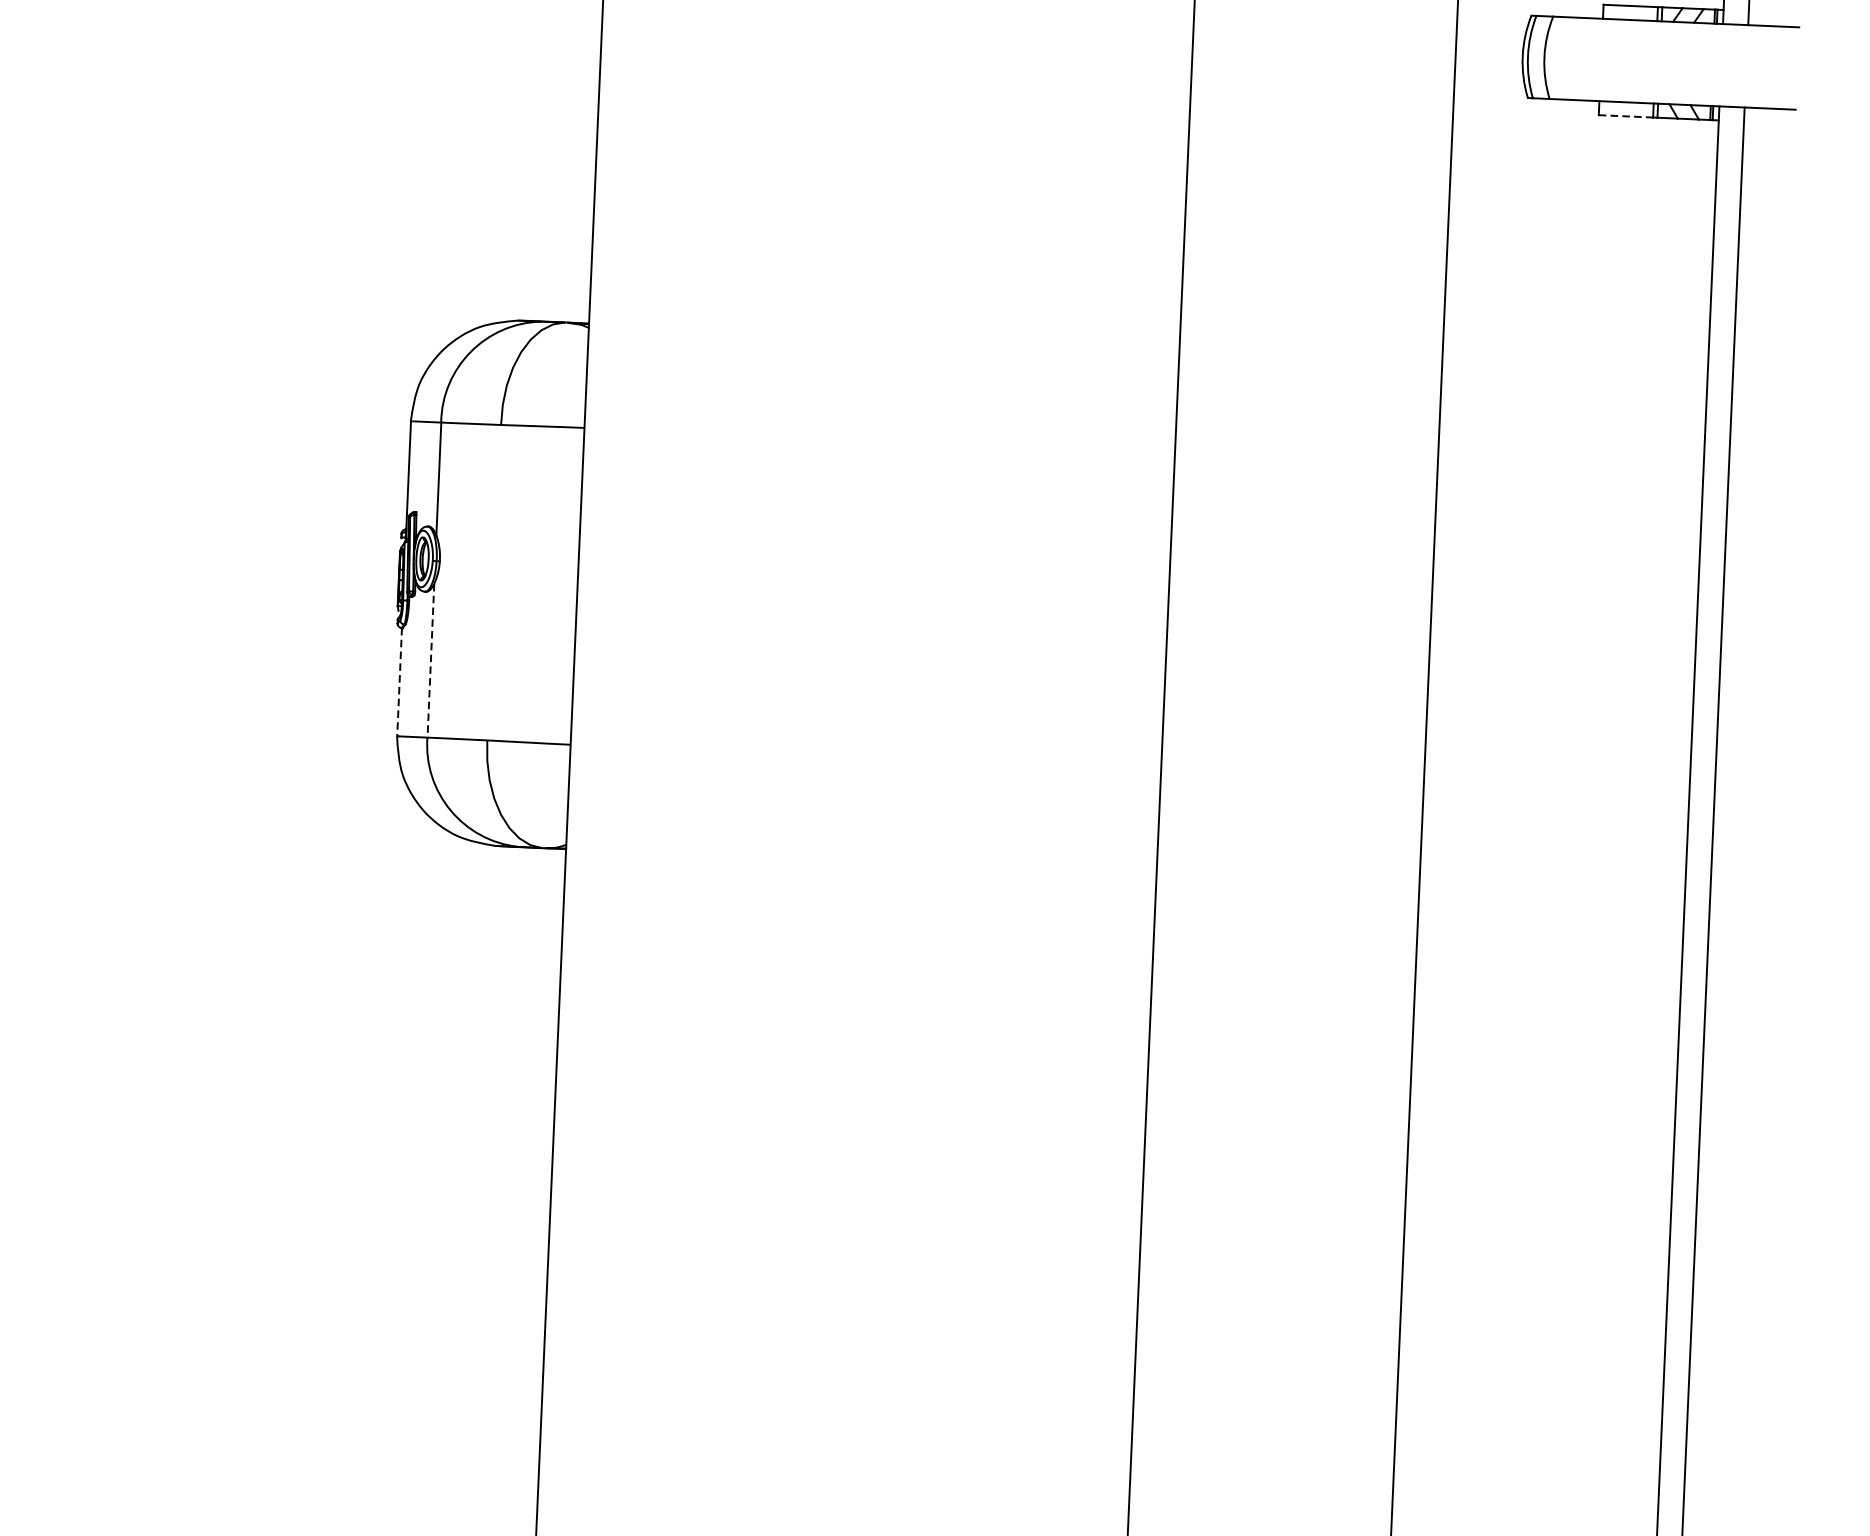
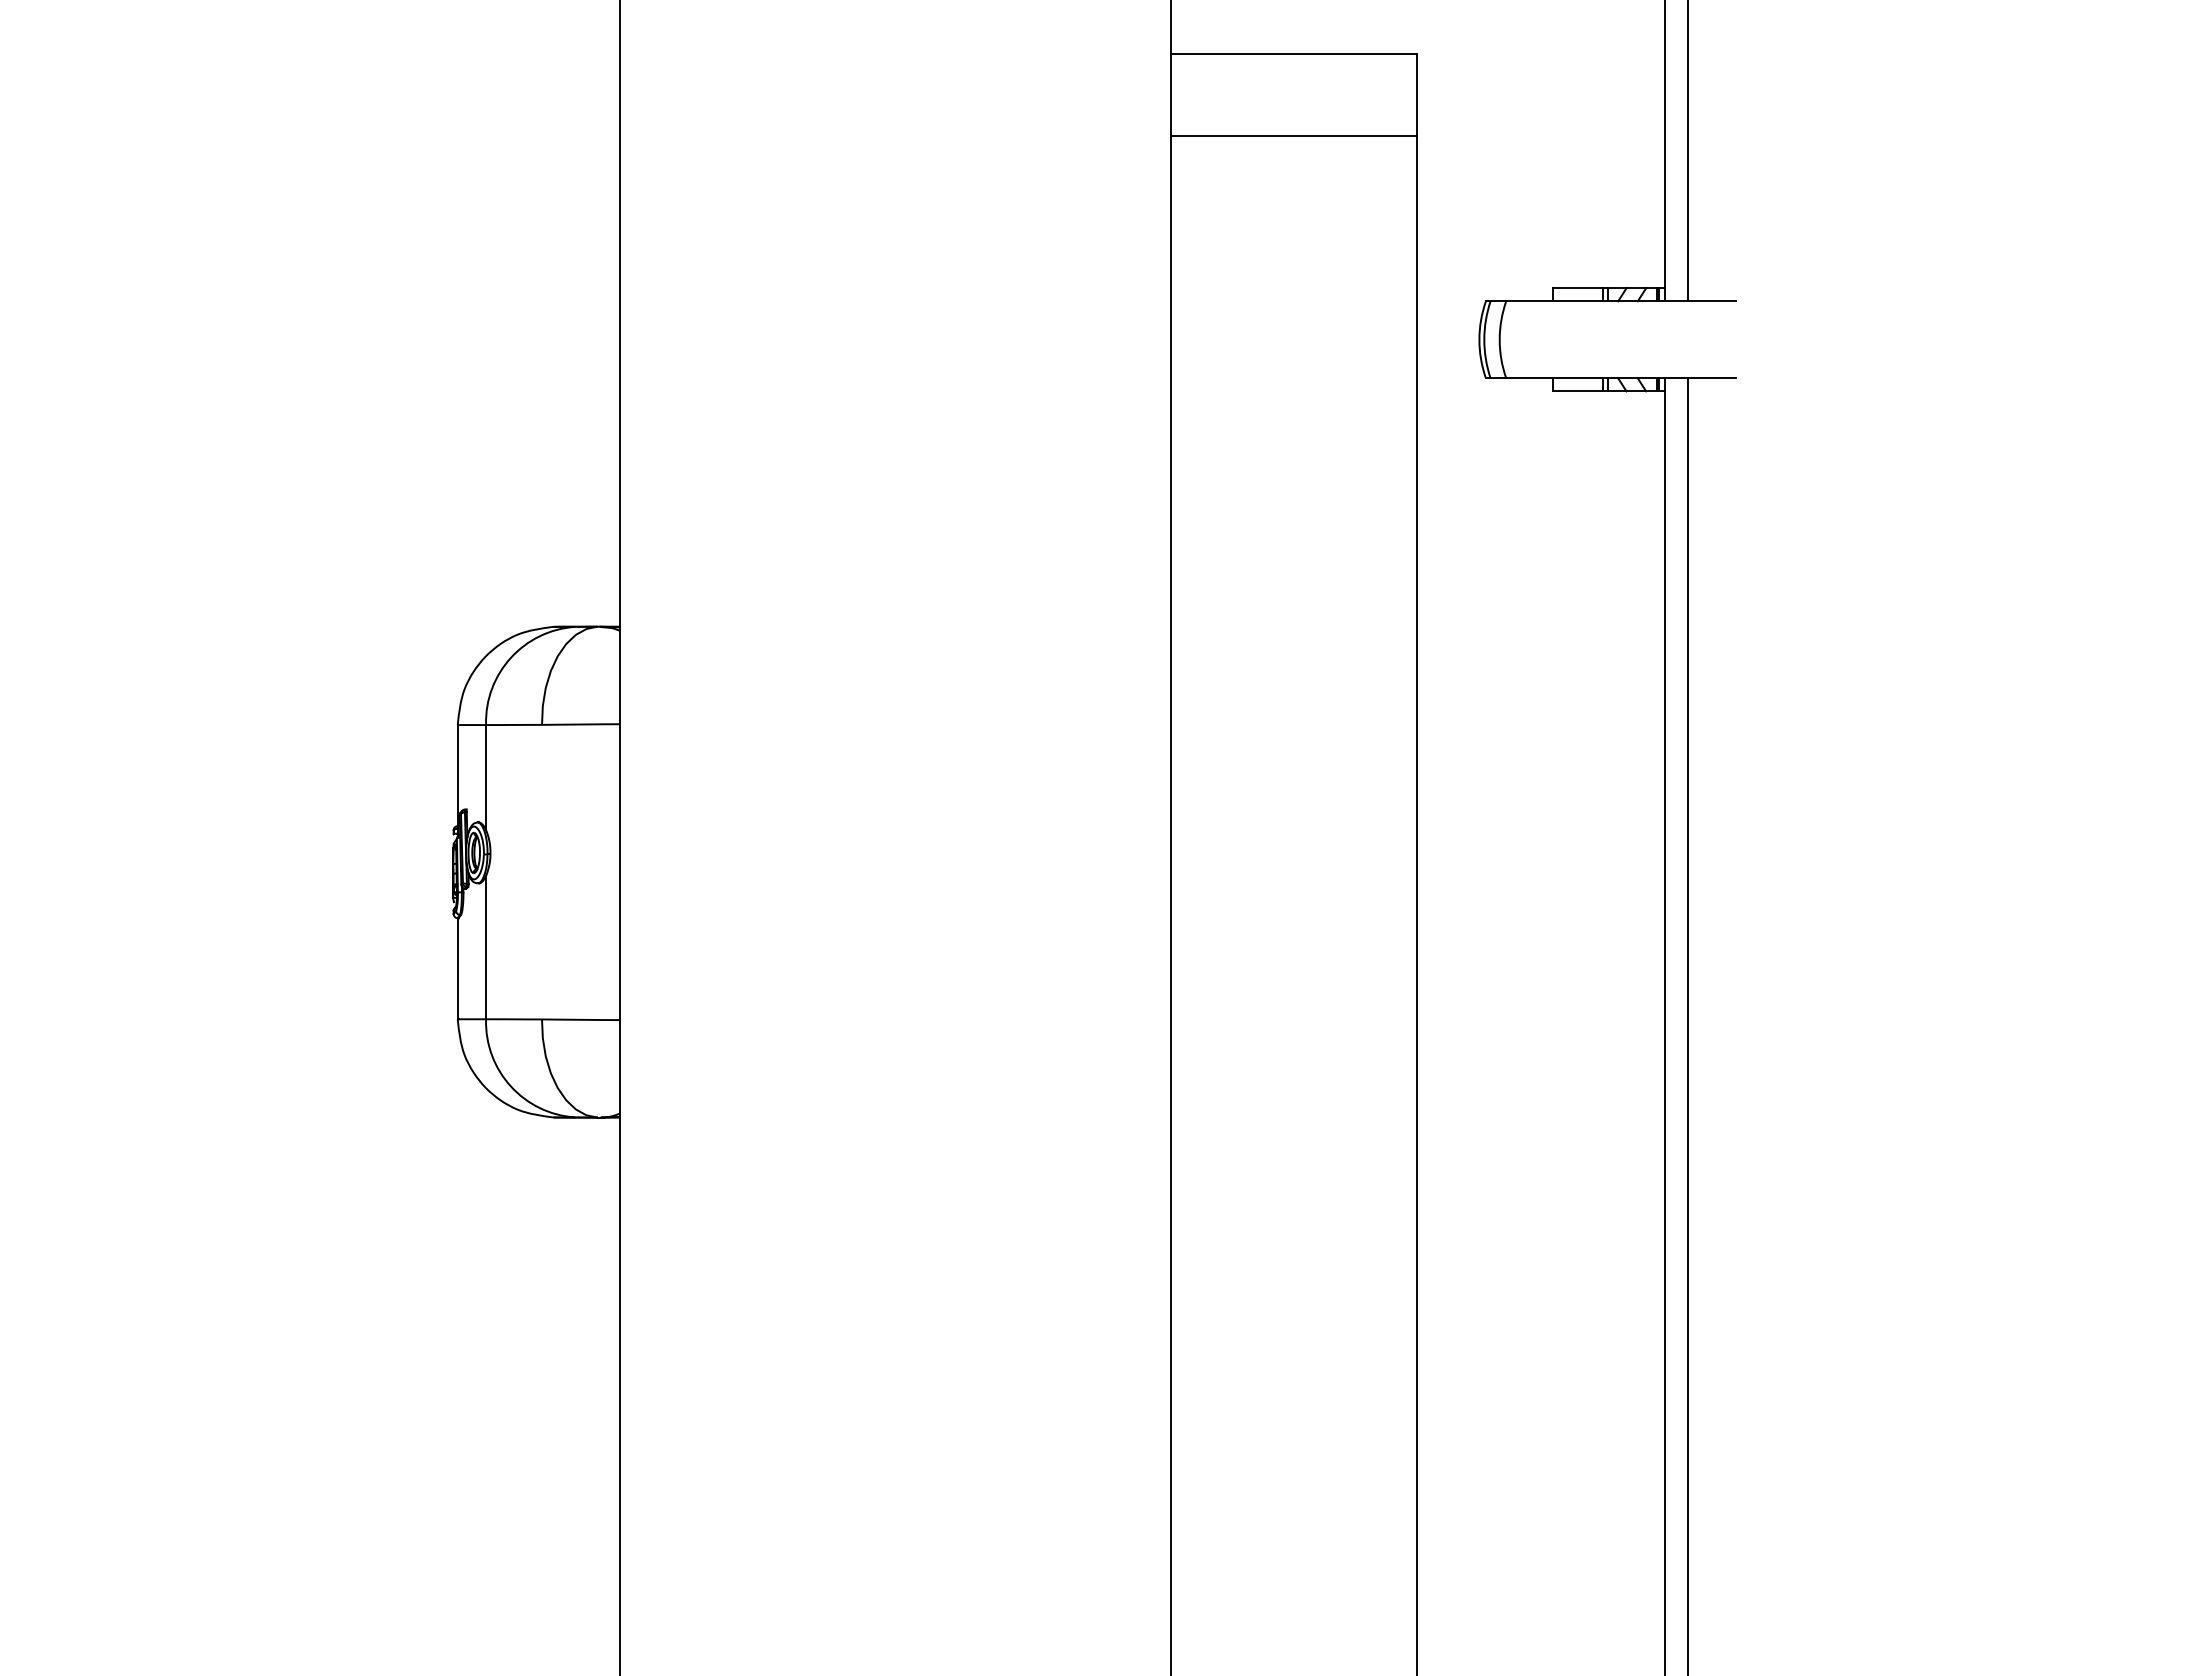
line: (1626, 116) -> (1578, 391), dashed -> solid
line: (431, 660) -> (486, 947), dashed -> solid
line: (399, 681) -> (457, 968), dashed -> solid

